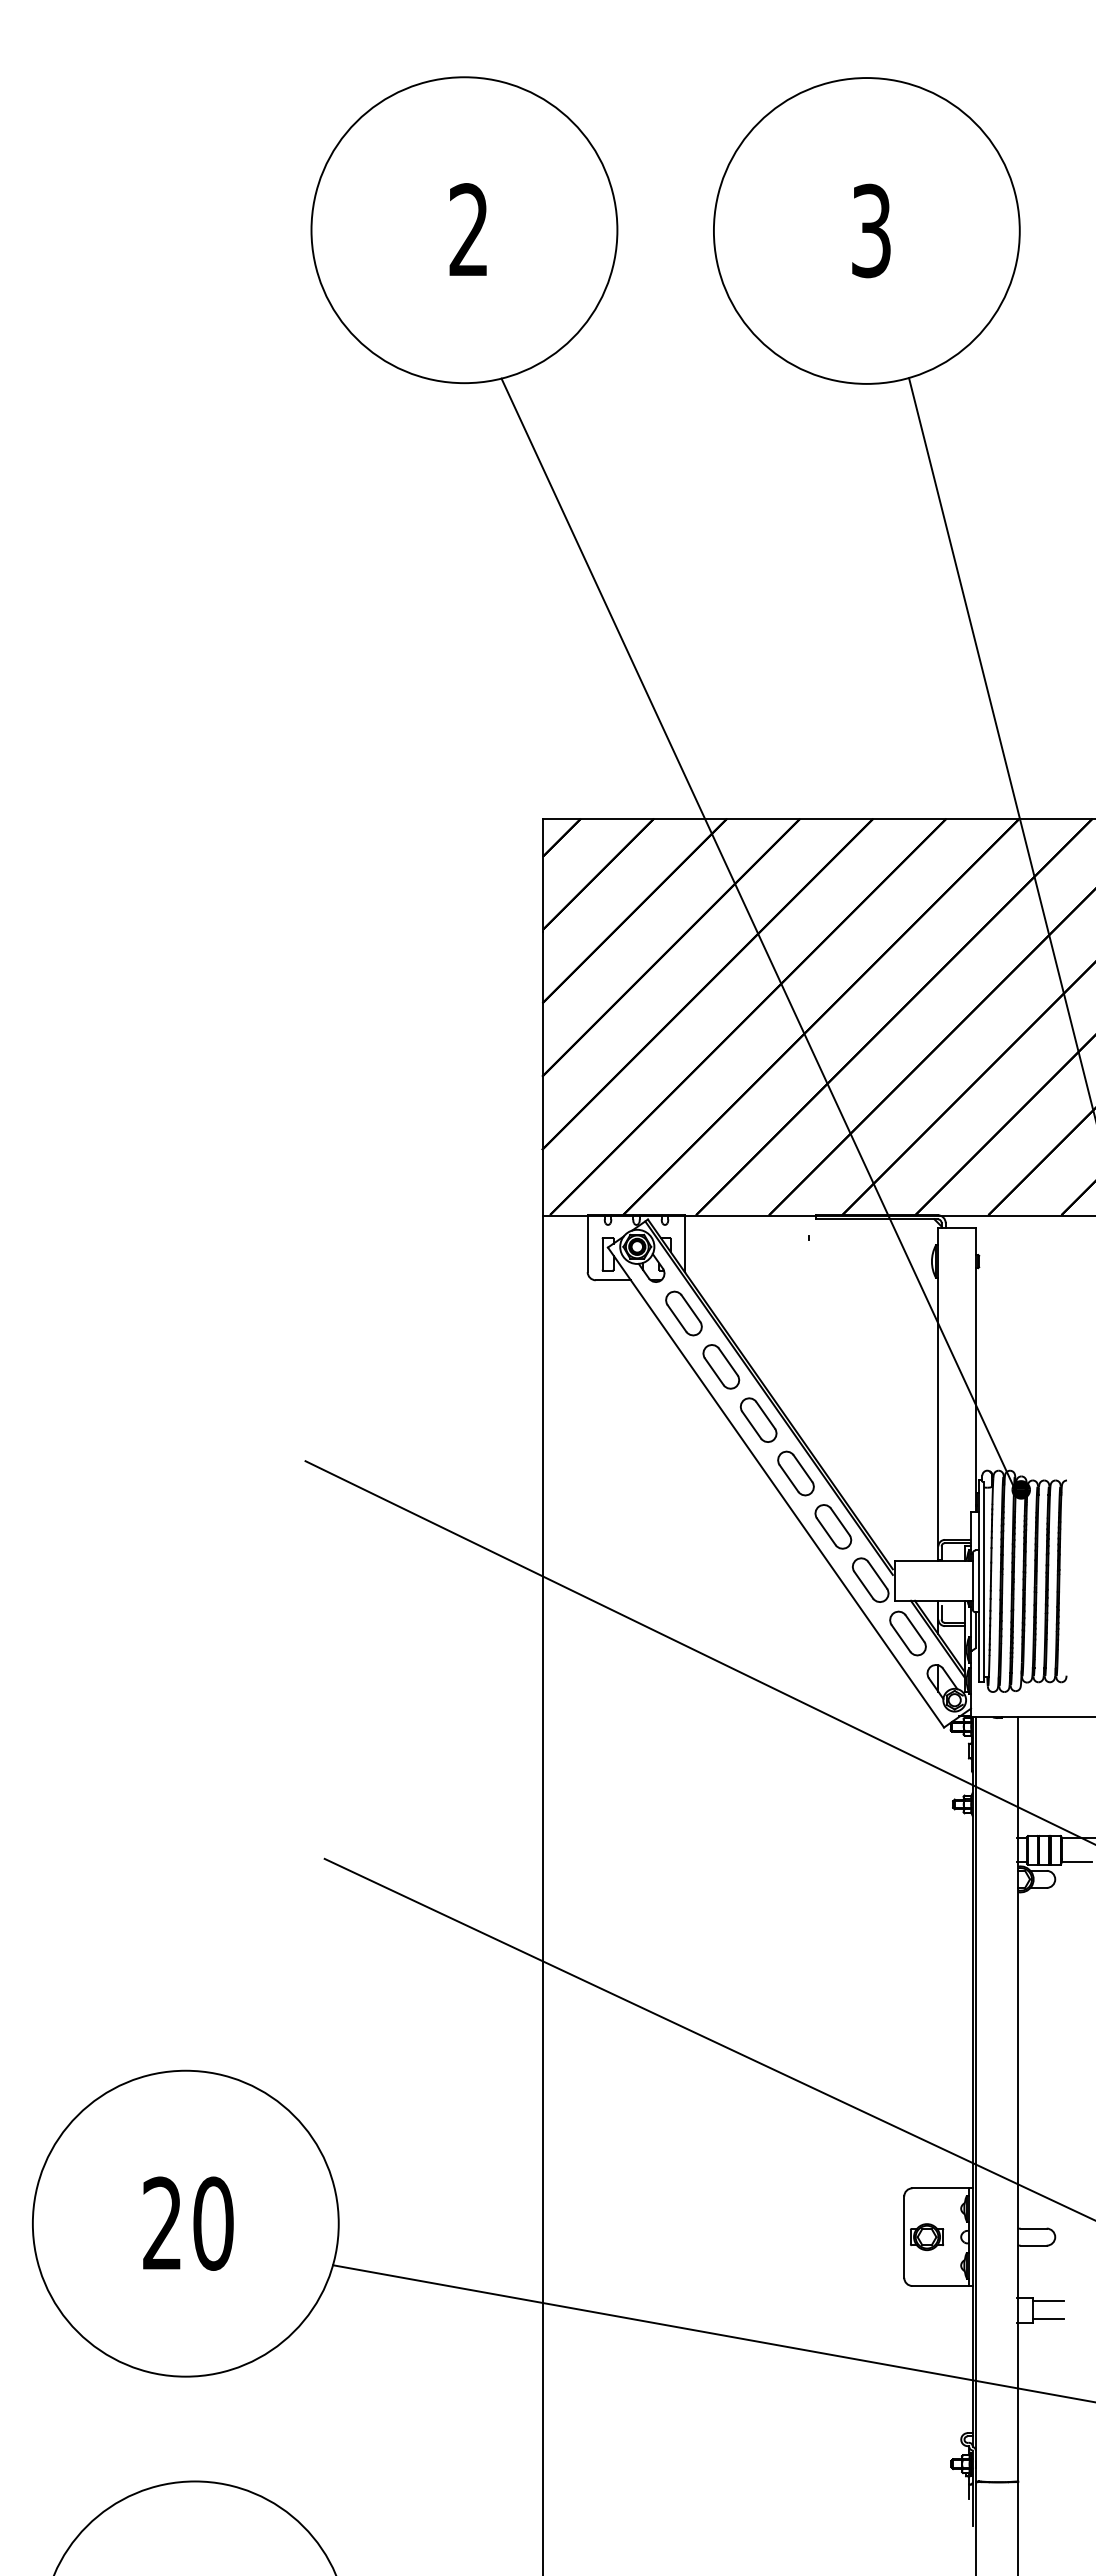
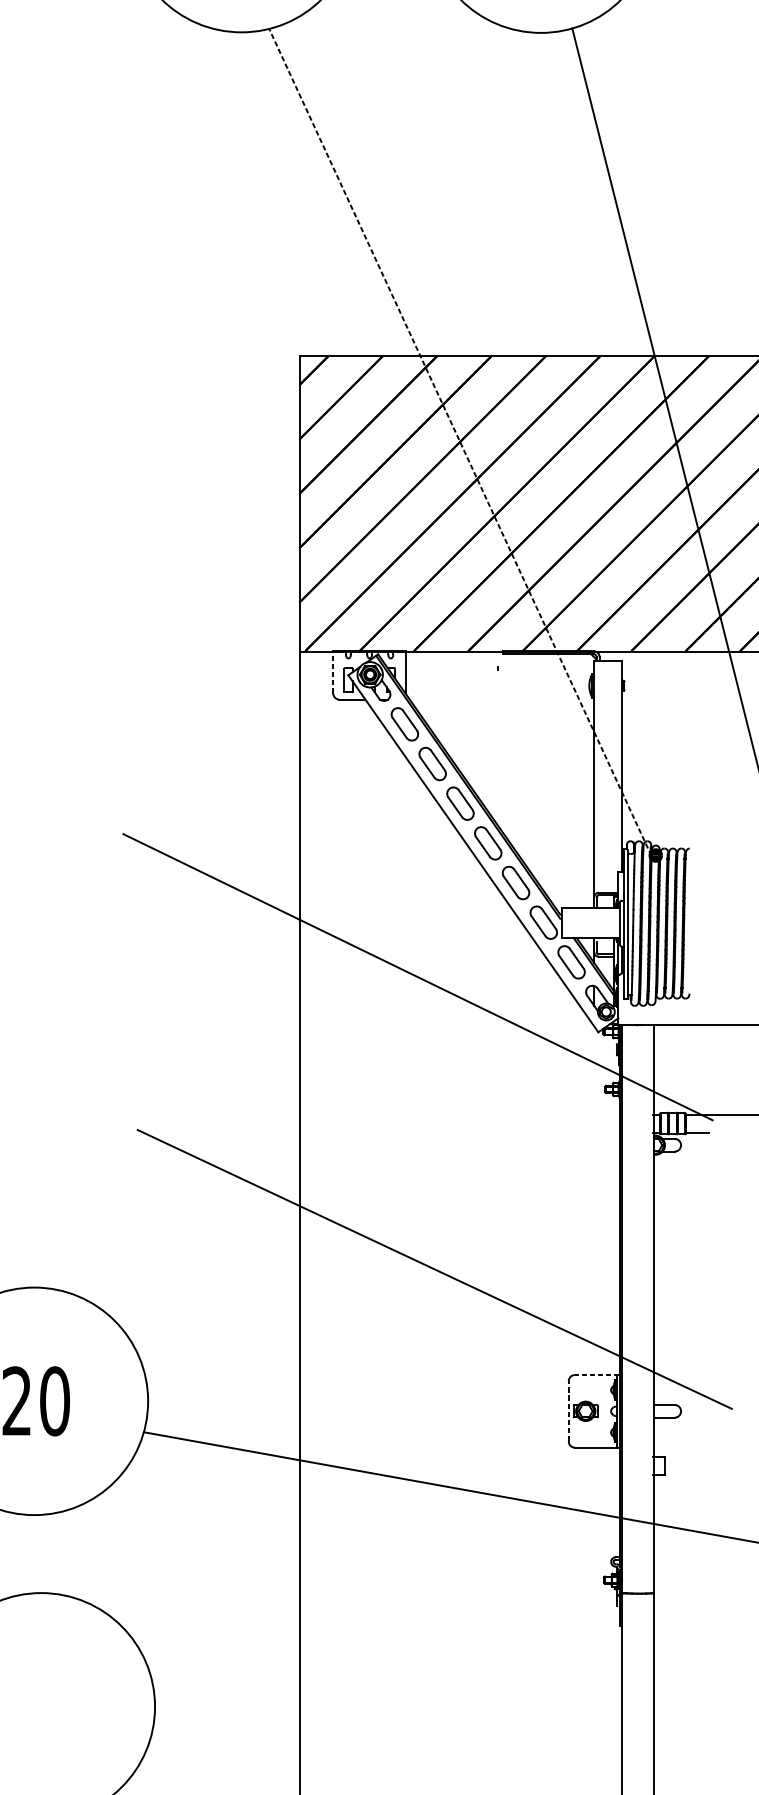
line: (758, 933) -> (460, 441), solid -> dashed
line: (587, 1243) -> (333, 672), solid -> dashed
line: (942, 2188) -> (597, 1375), solid -> dashed
line: (904, 2237) -> (568, 1411), solid -> dashed
line: (1048, 2301) -> (676, 1459), removed
line: (1048, 2319) -> (676, 1472), removed

